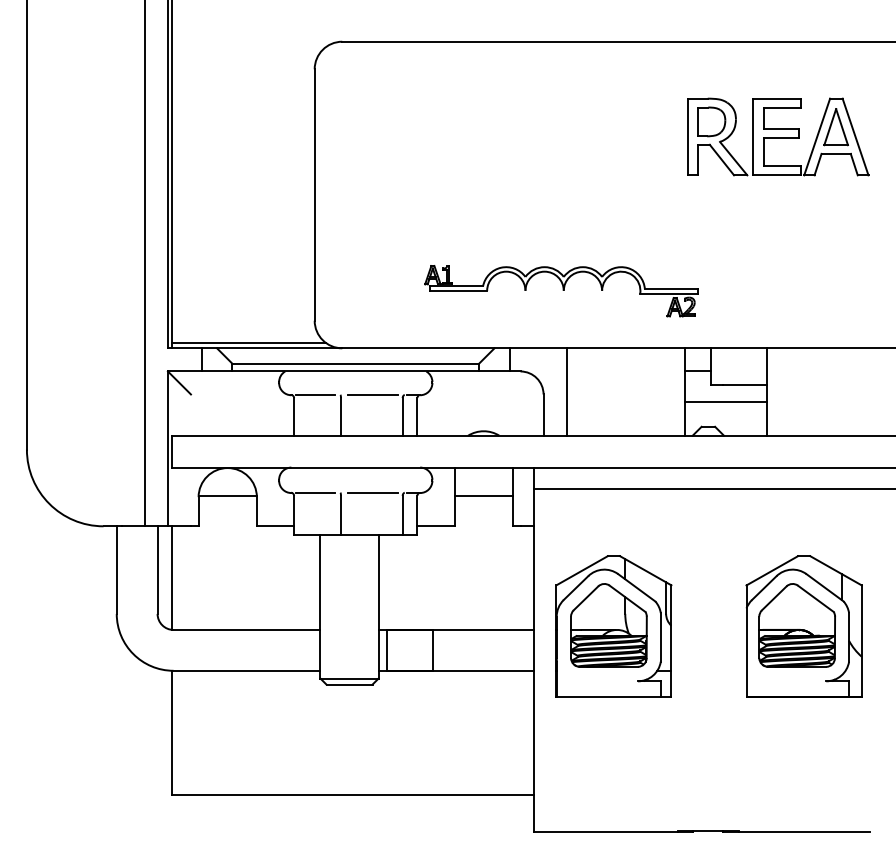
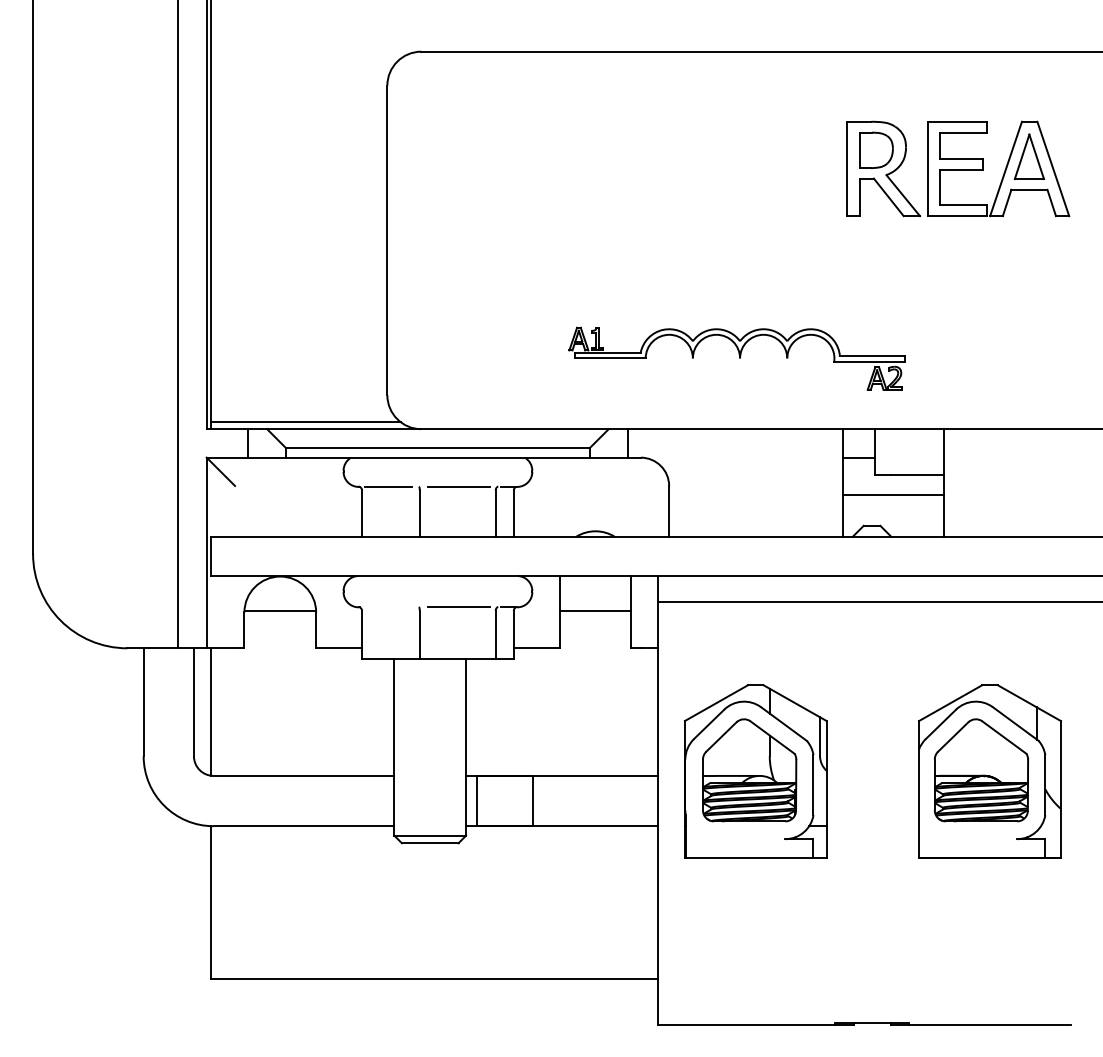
part: (560, 290) -> (736, 358), moved
line: (566, 391) -> (697, 482), removed
line: (314, 493) -> (387, 607), removed

